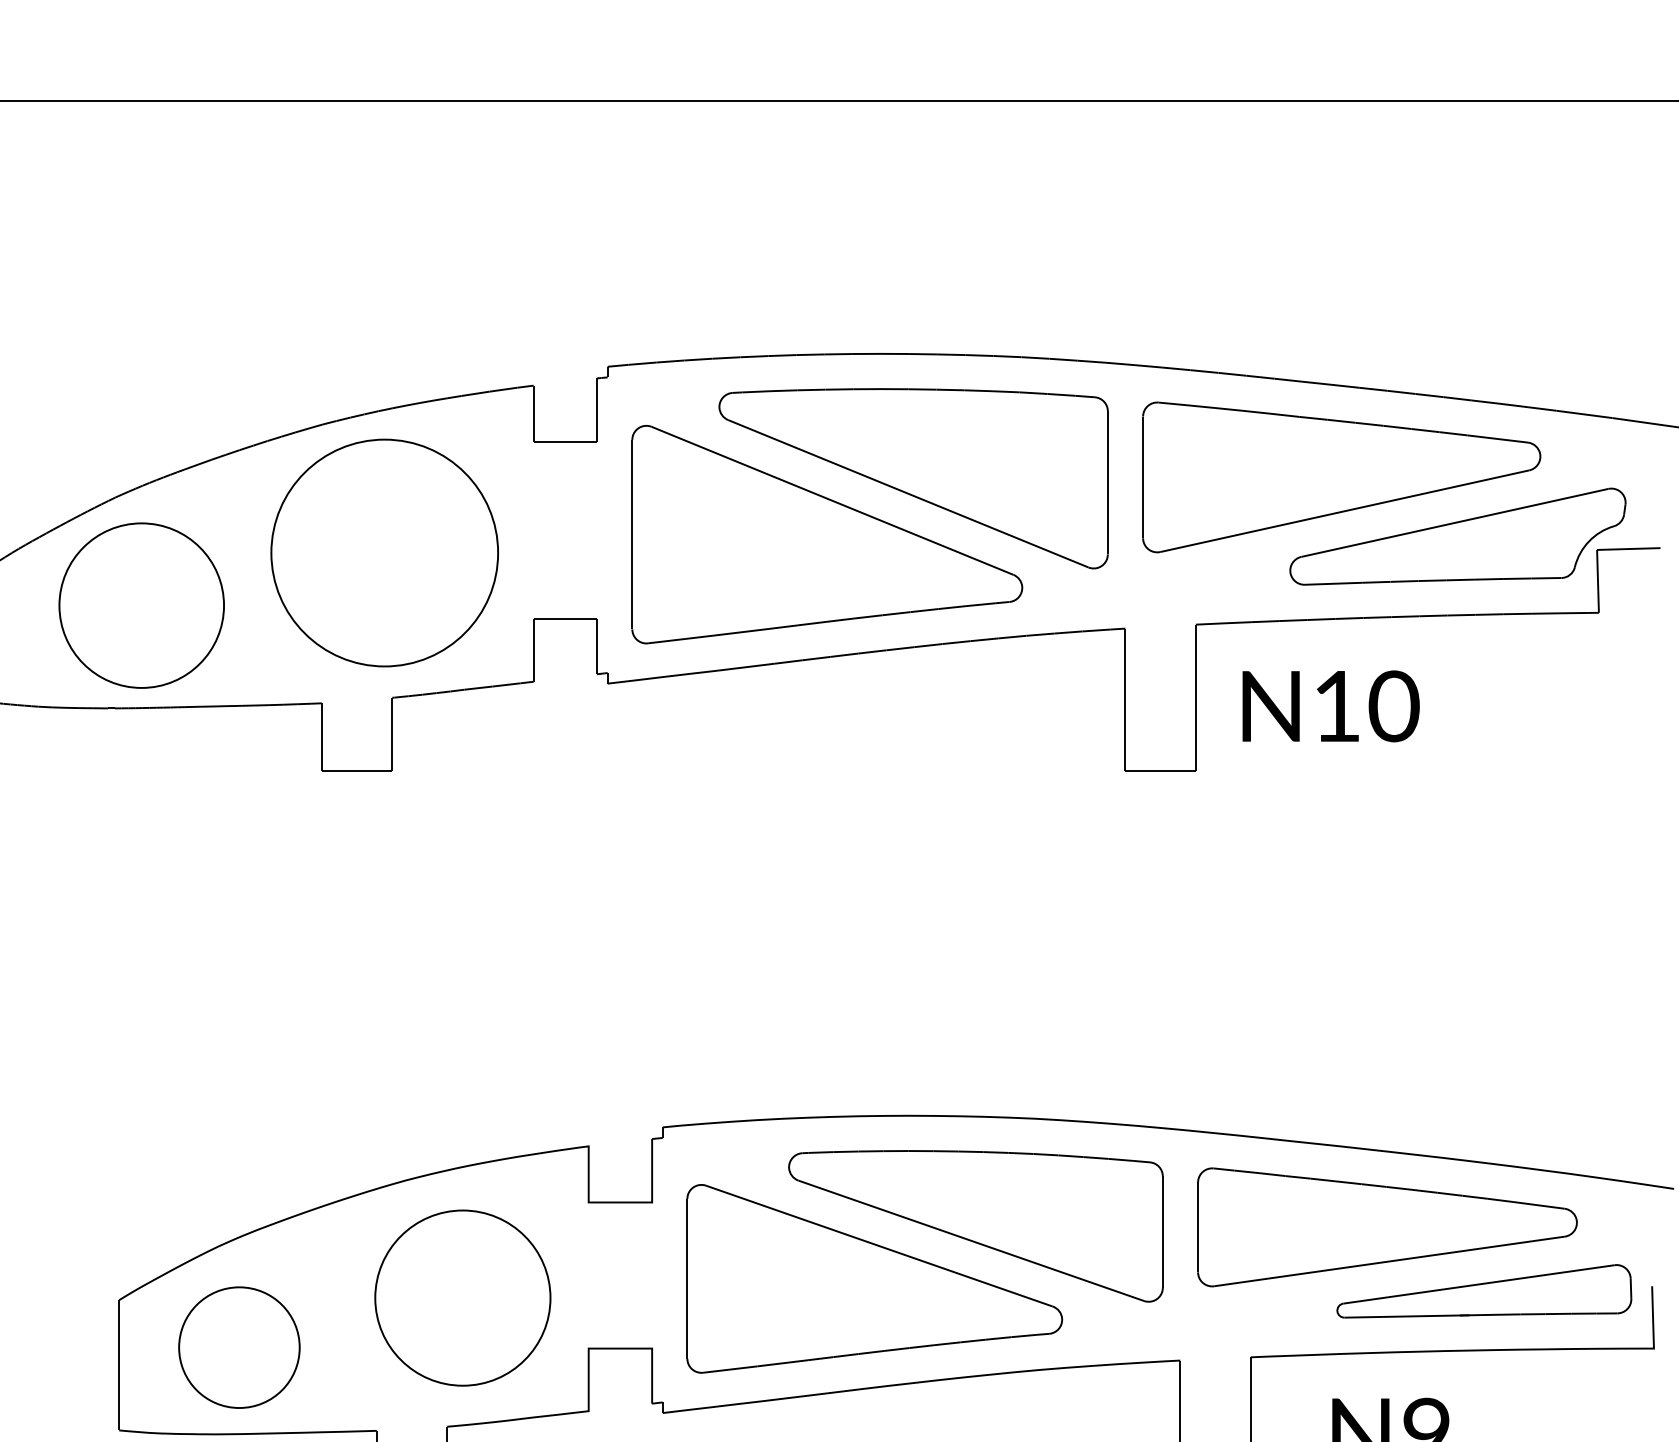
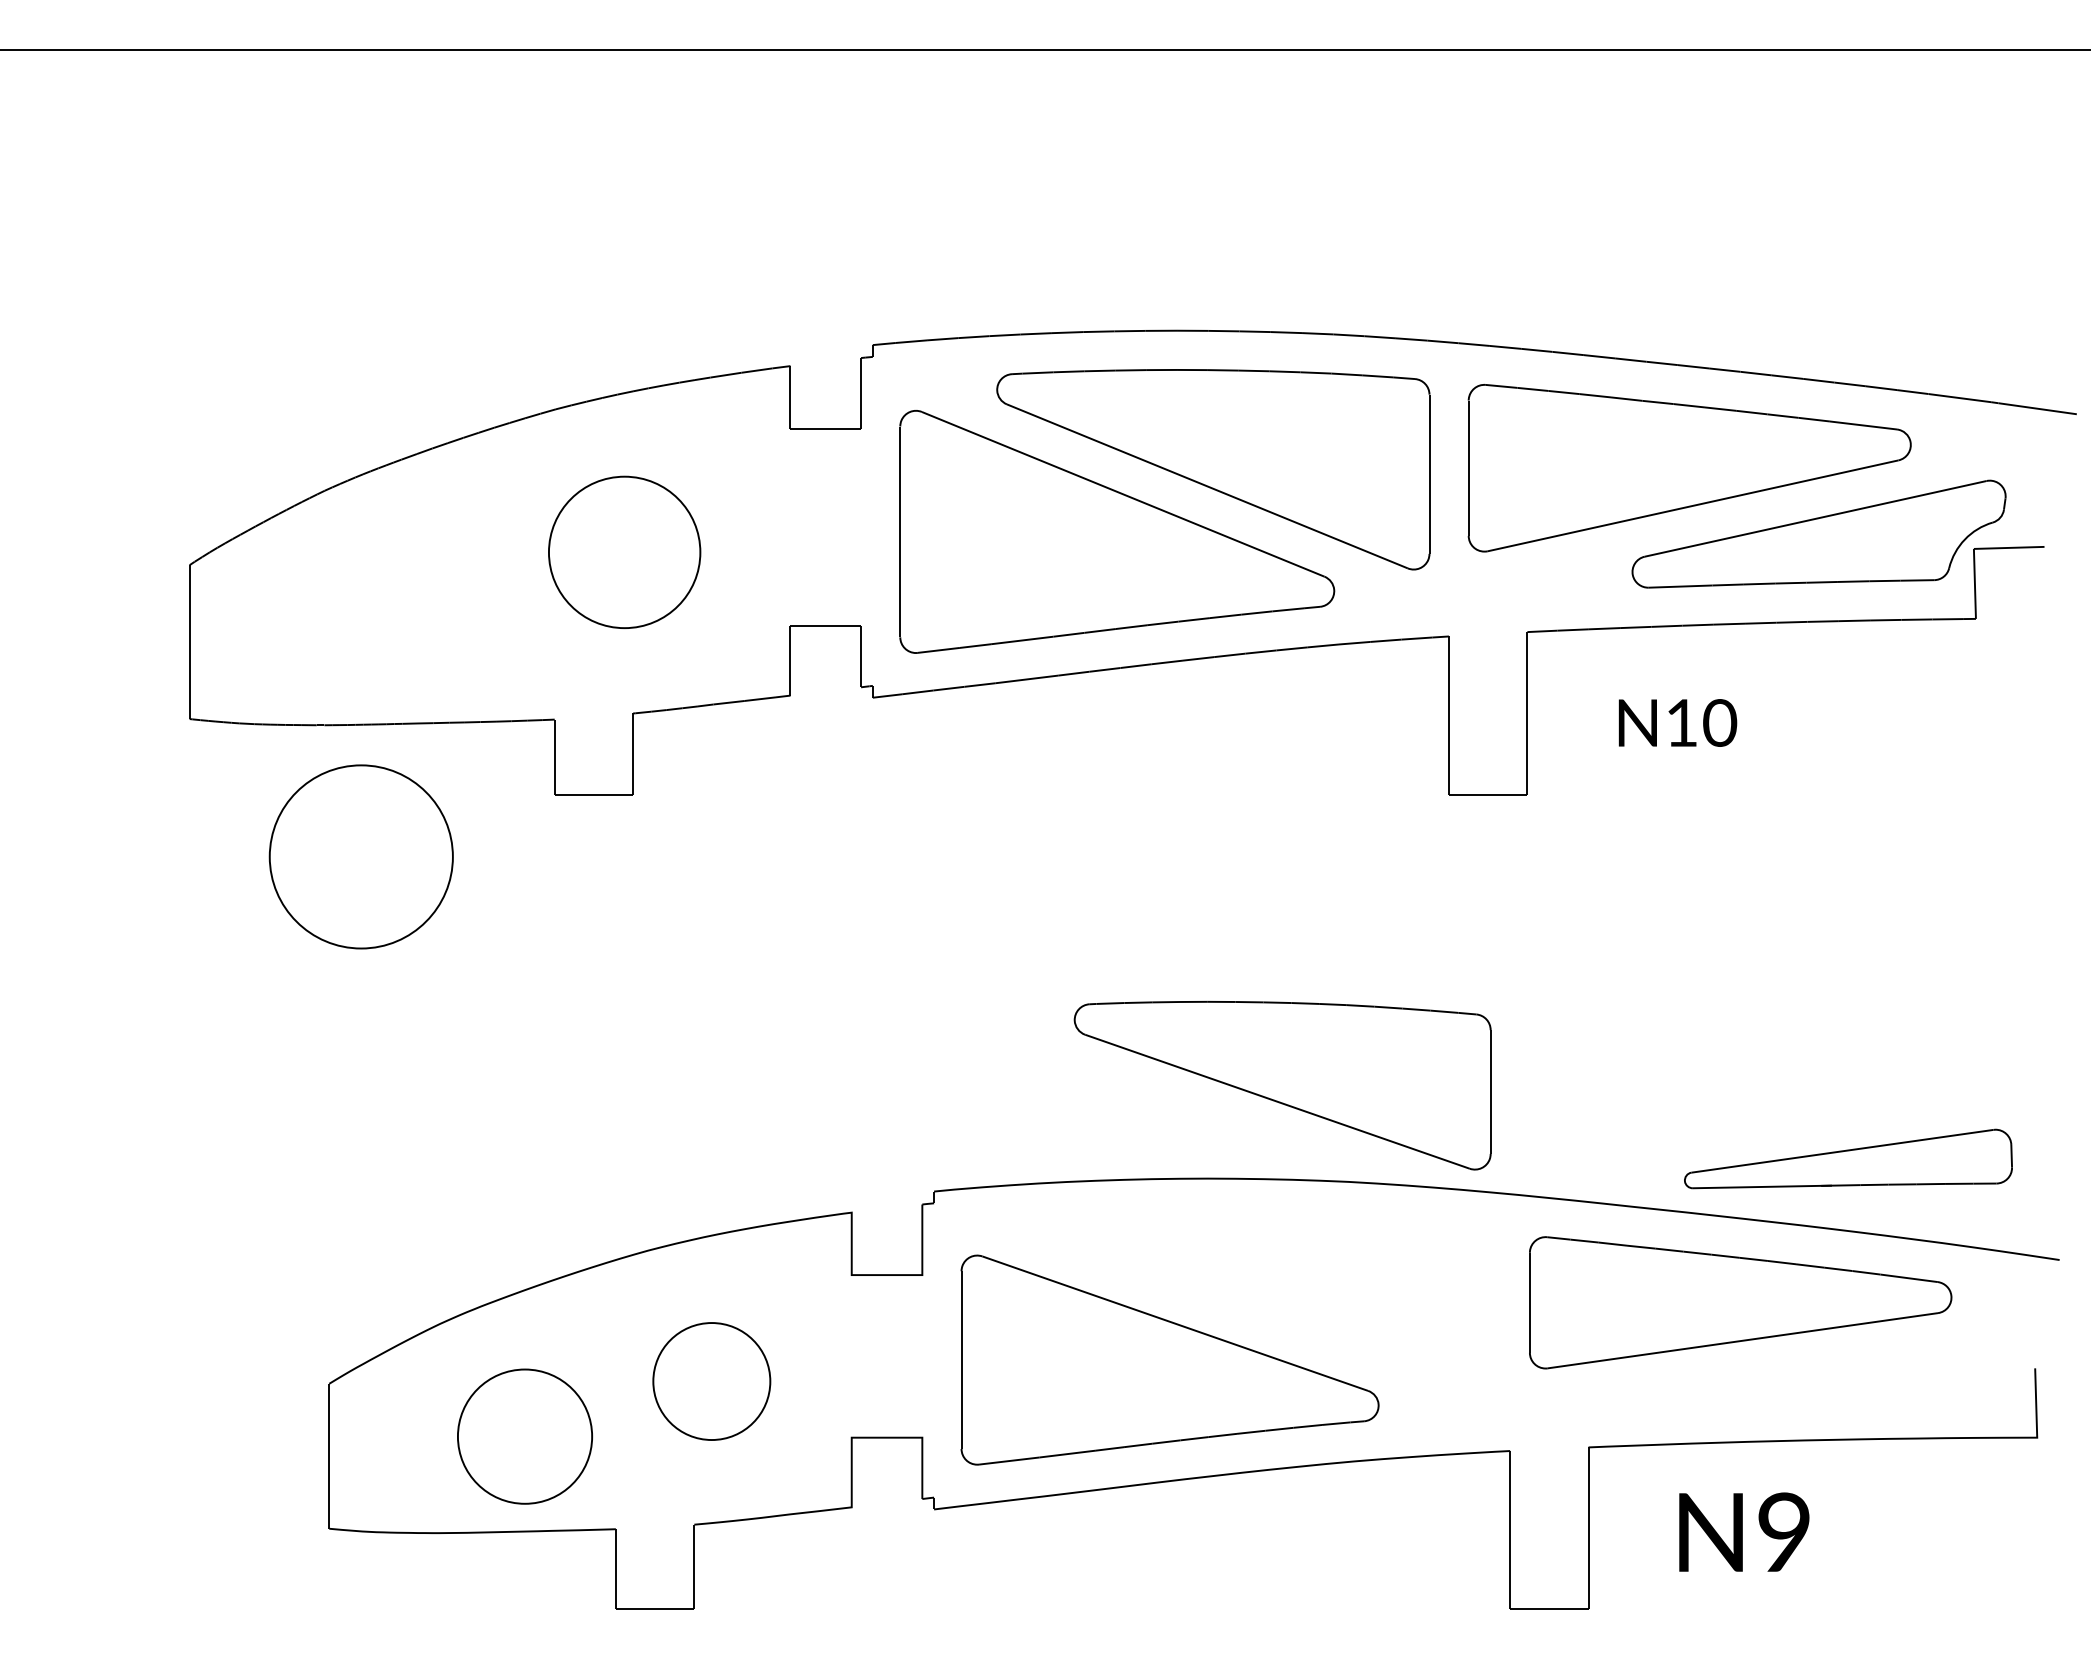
part: (384, 553) -> (624, 552), size x0.6
part: (140, 605) -> (360, 856), moved
part: (1330, 705) -> (1677, 722), size x0.6
part: (975, 1226) -> (1282, 1085), moved
part: (1484, 1290) -> (1848, 1158), moved
part: (462, 1298) -> (711, 1381), size x0.6
part: (238, 1347) -> (524, 1436), moved

